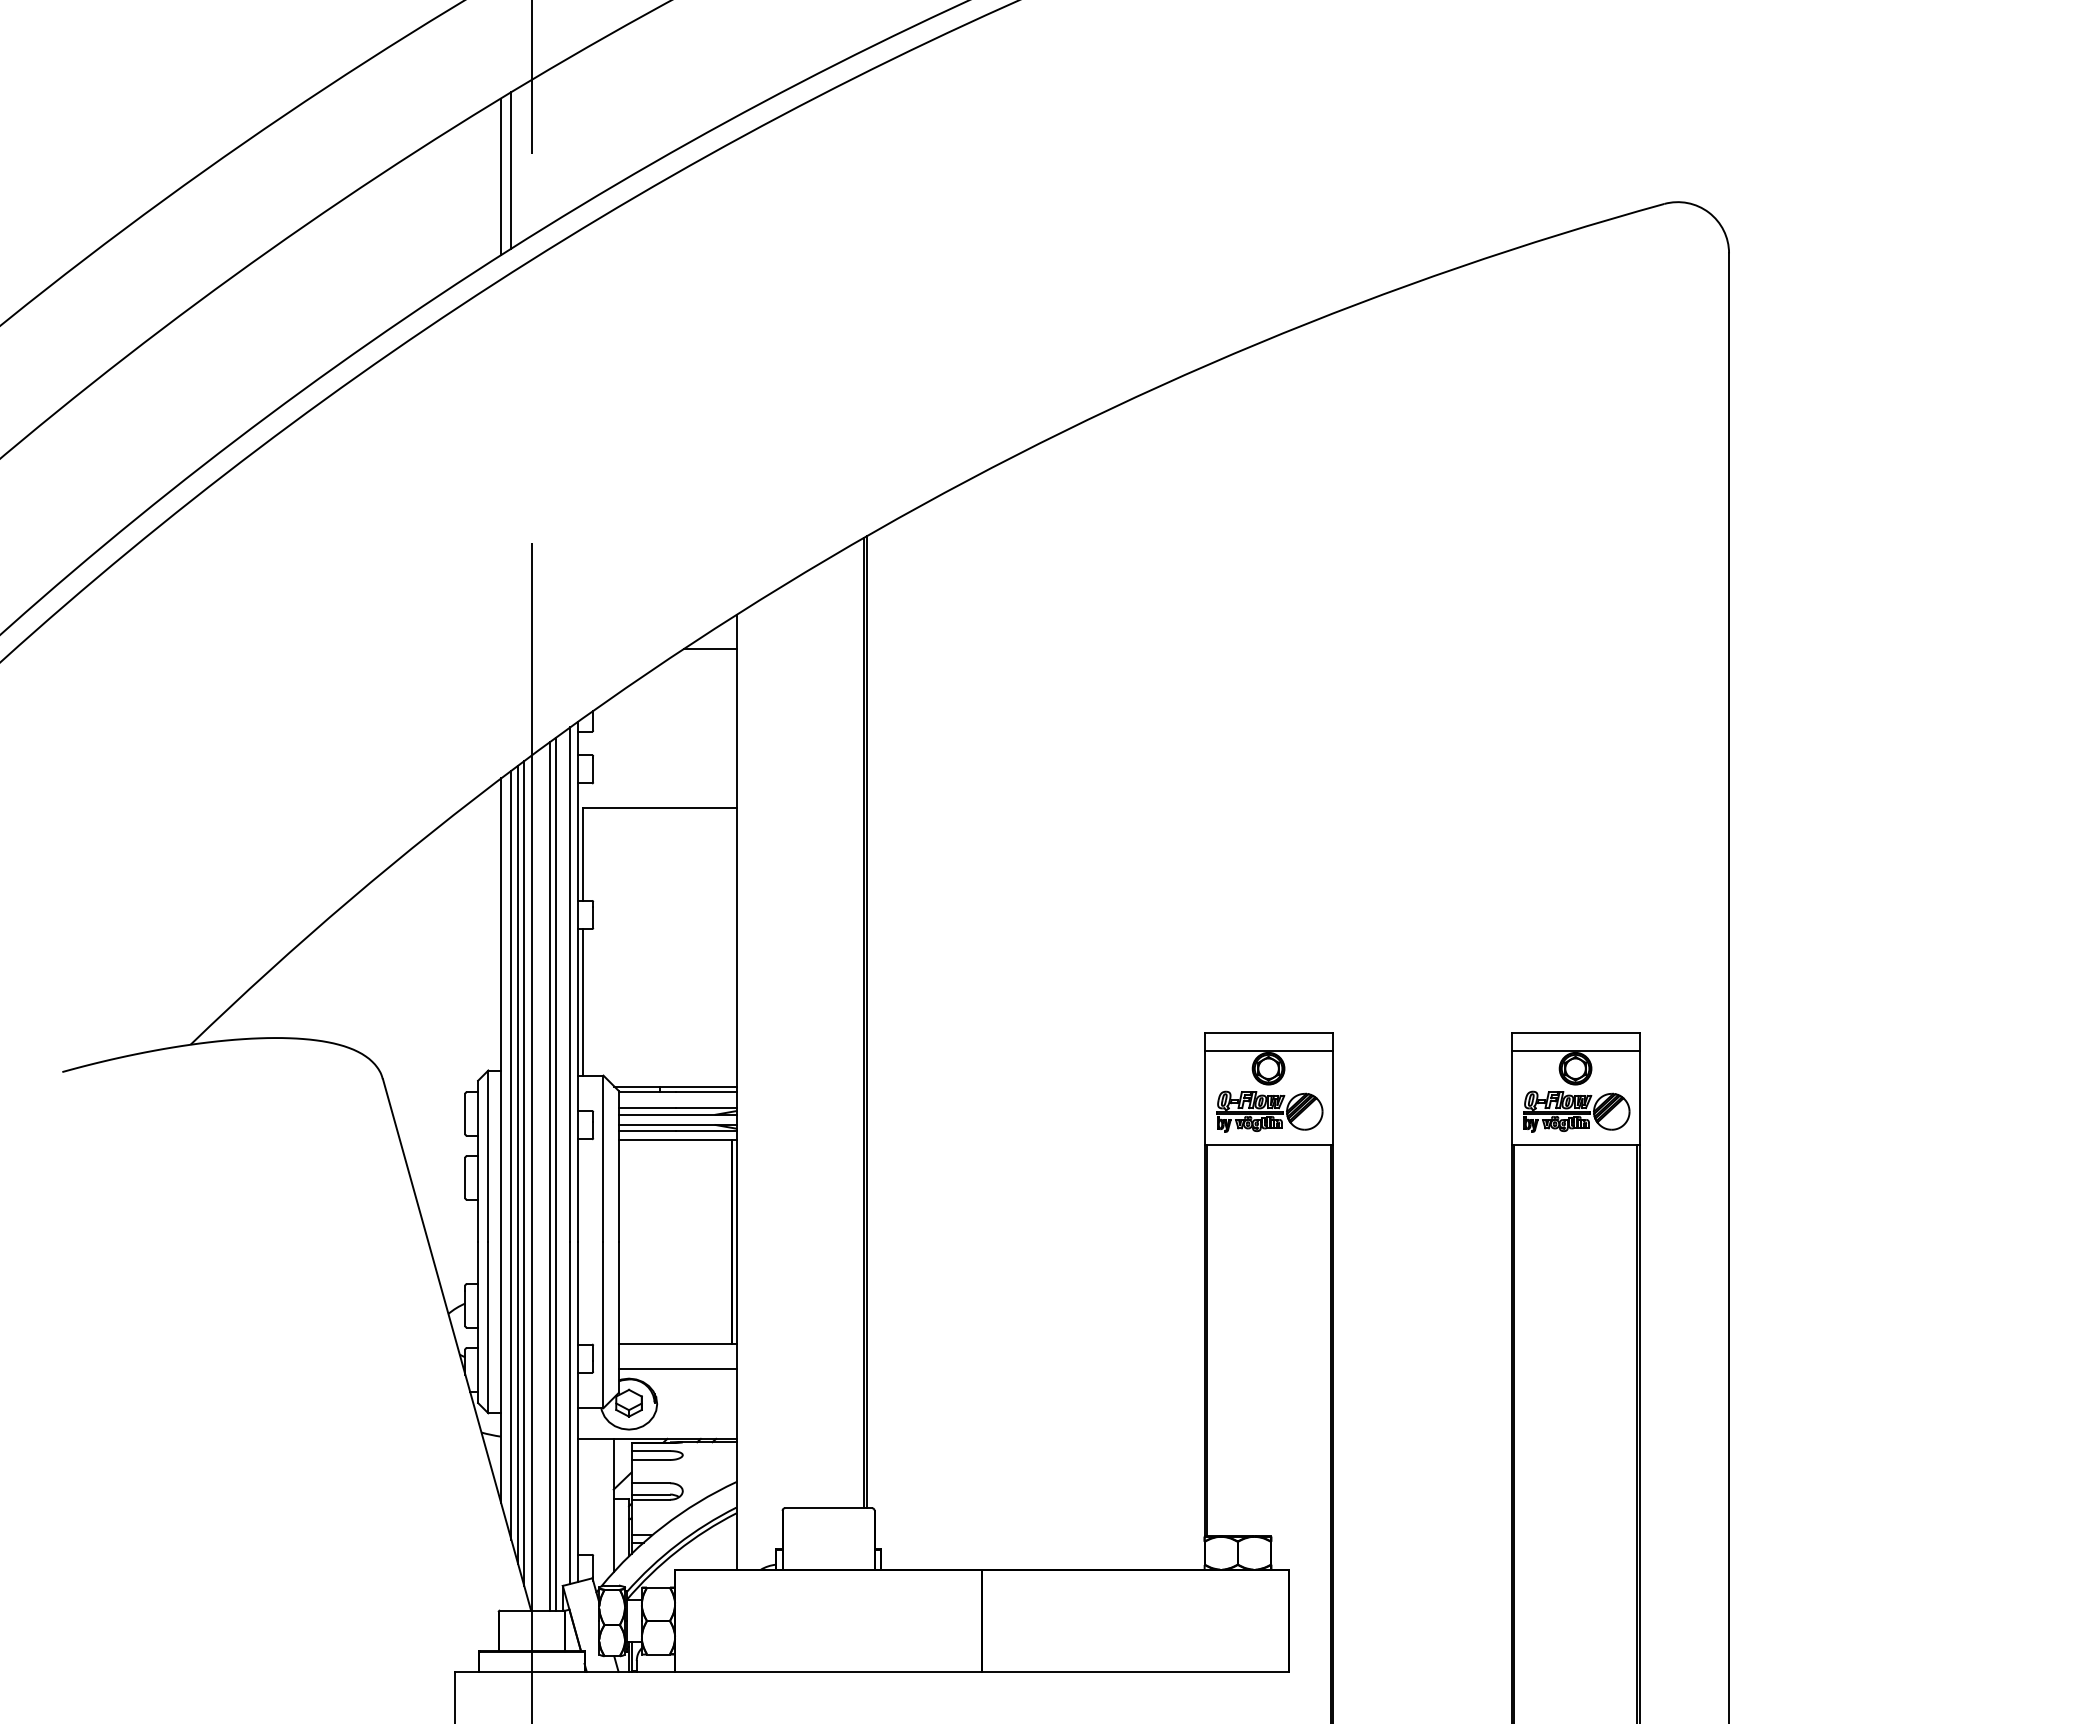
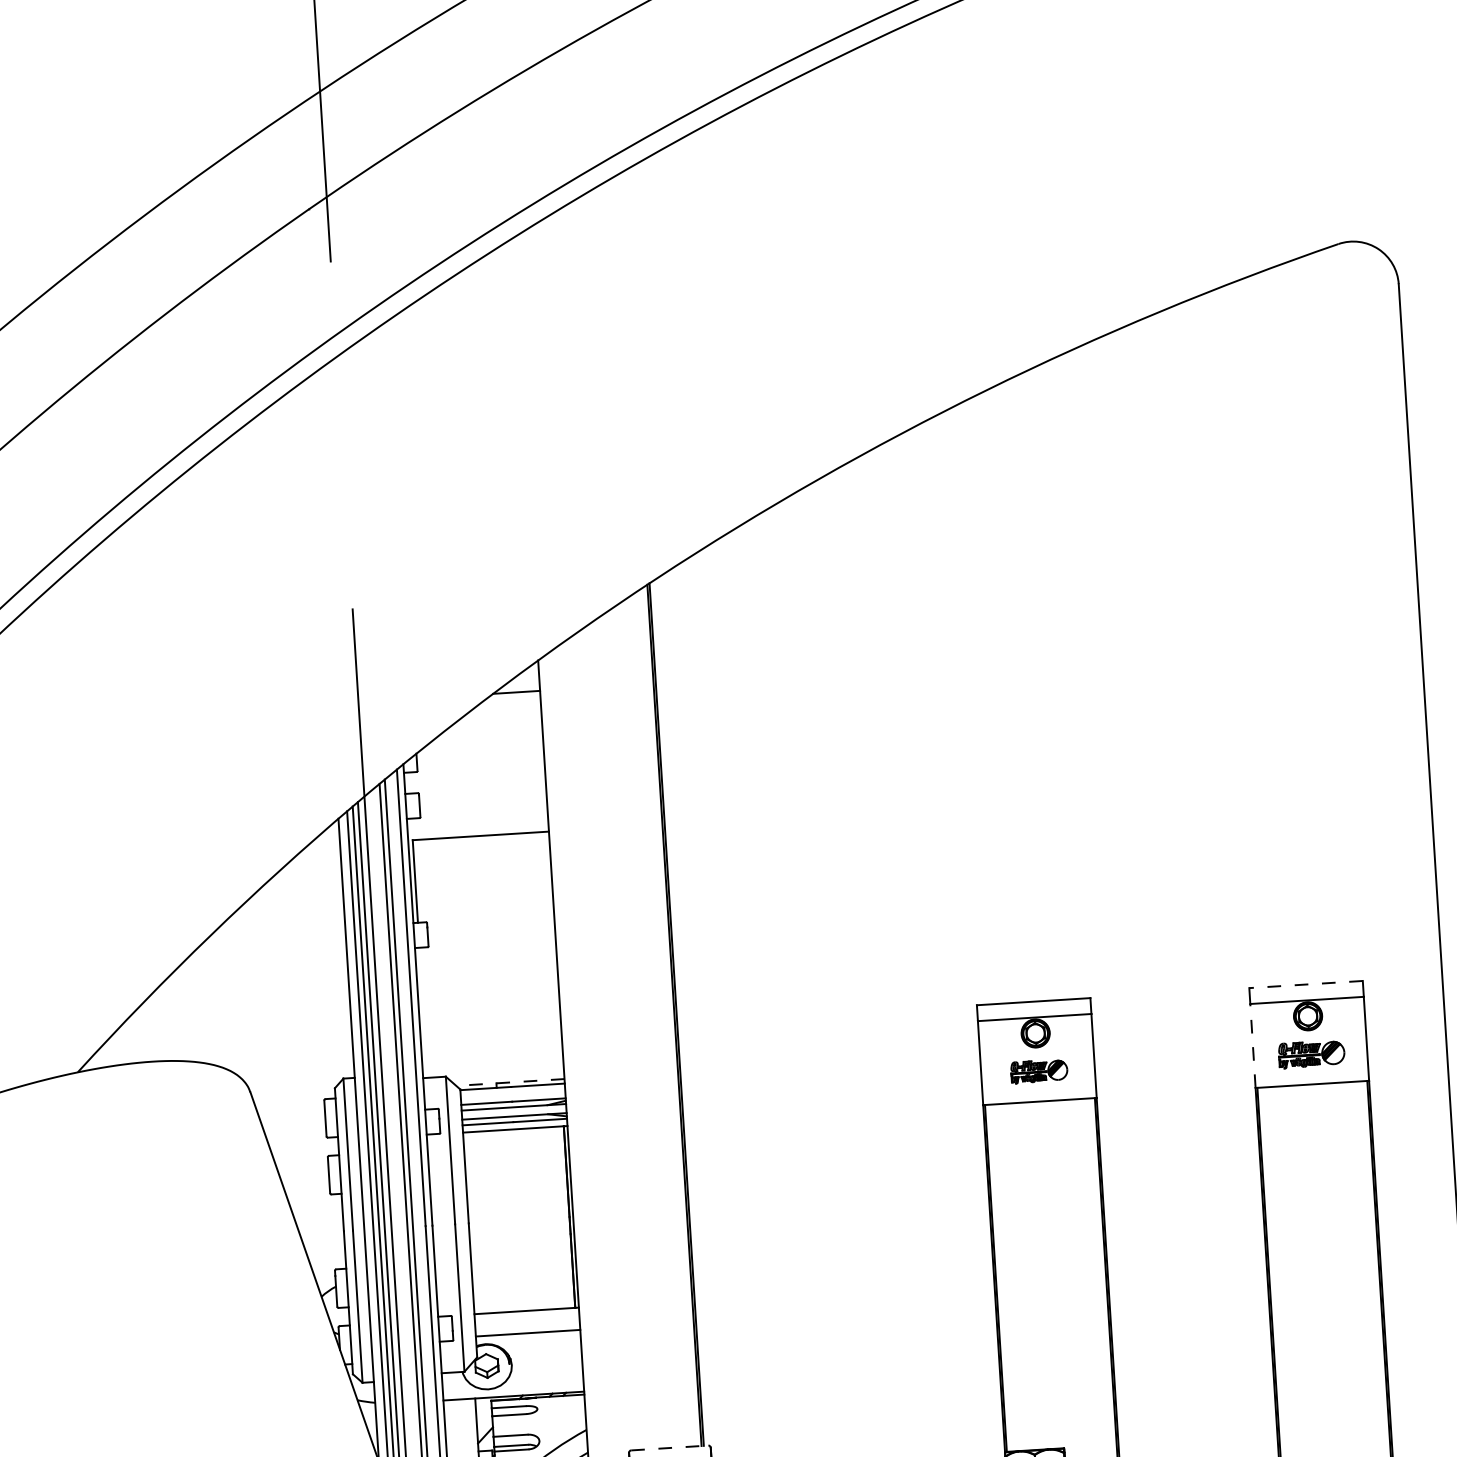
line: (511, 170) -> (313, 278), removed
line: (501, 176) -> (305, 284), removed
line: (583, 1002) -> (424, 1012), removed
line: (1575, 1032) -> (1305, 984), solid -> dashed
line: (675, 1086) -> (510, 1082), solid -> dashed
line: (1511, 1097) -> (1252, 1045), solid -> dashed
part: (1269, 1111) -> (1038, 1071), size x0.6
part: (1576, 1111) -> (1311, 1054), size x0.7
line: (829, 1508) -> (670, 1448), solid -> dashed

